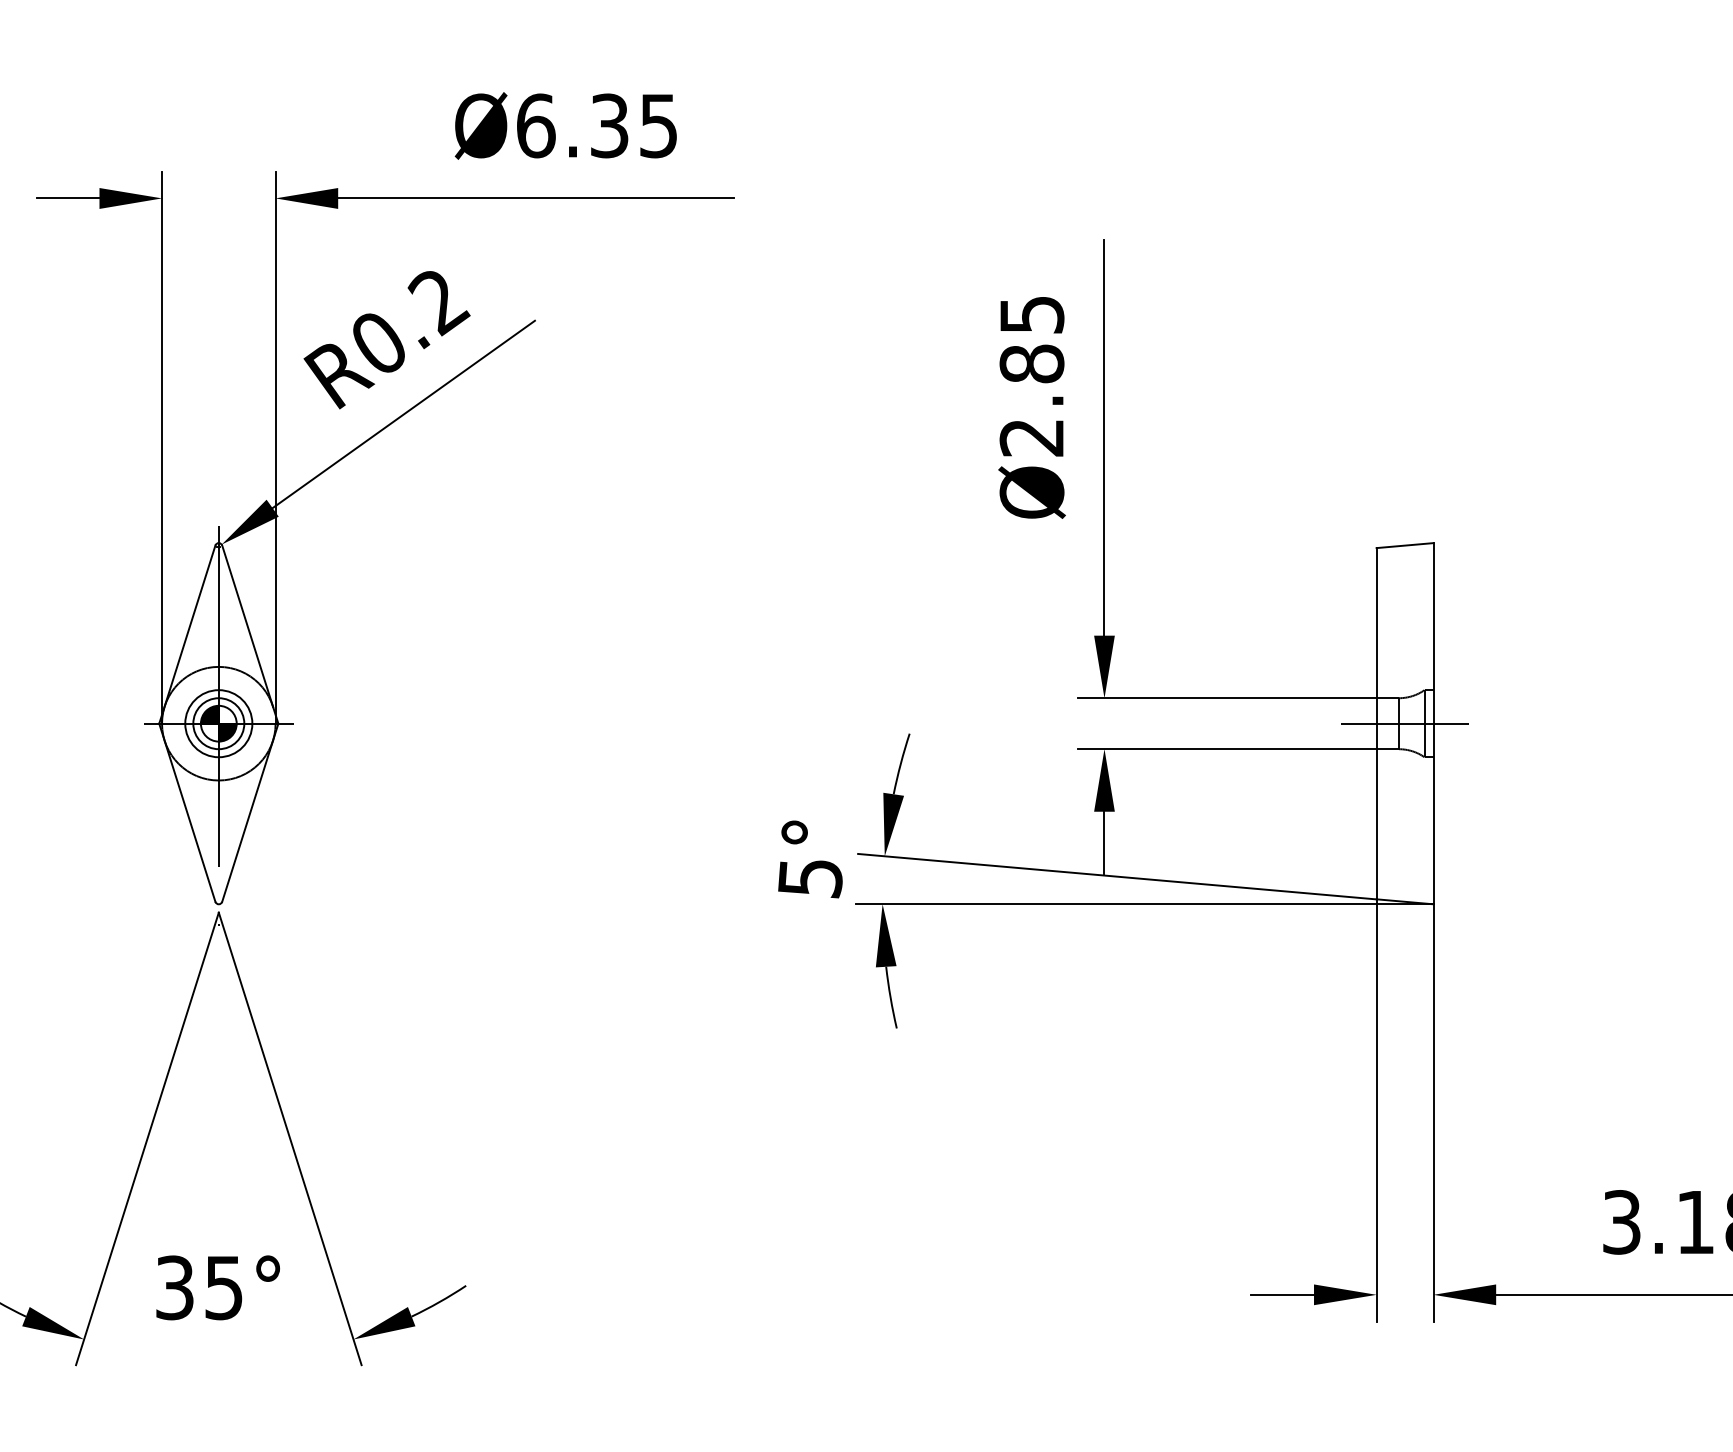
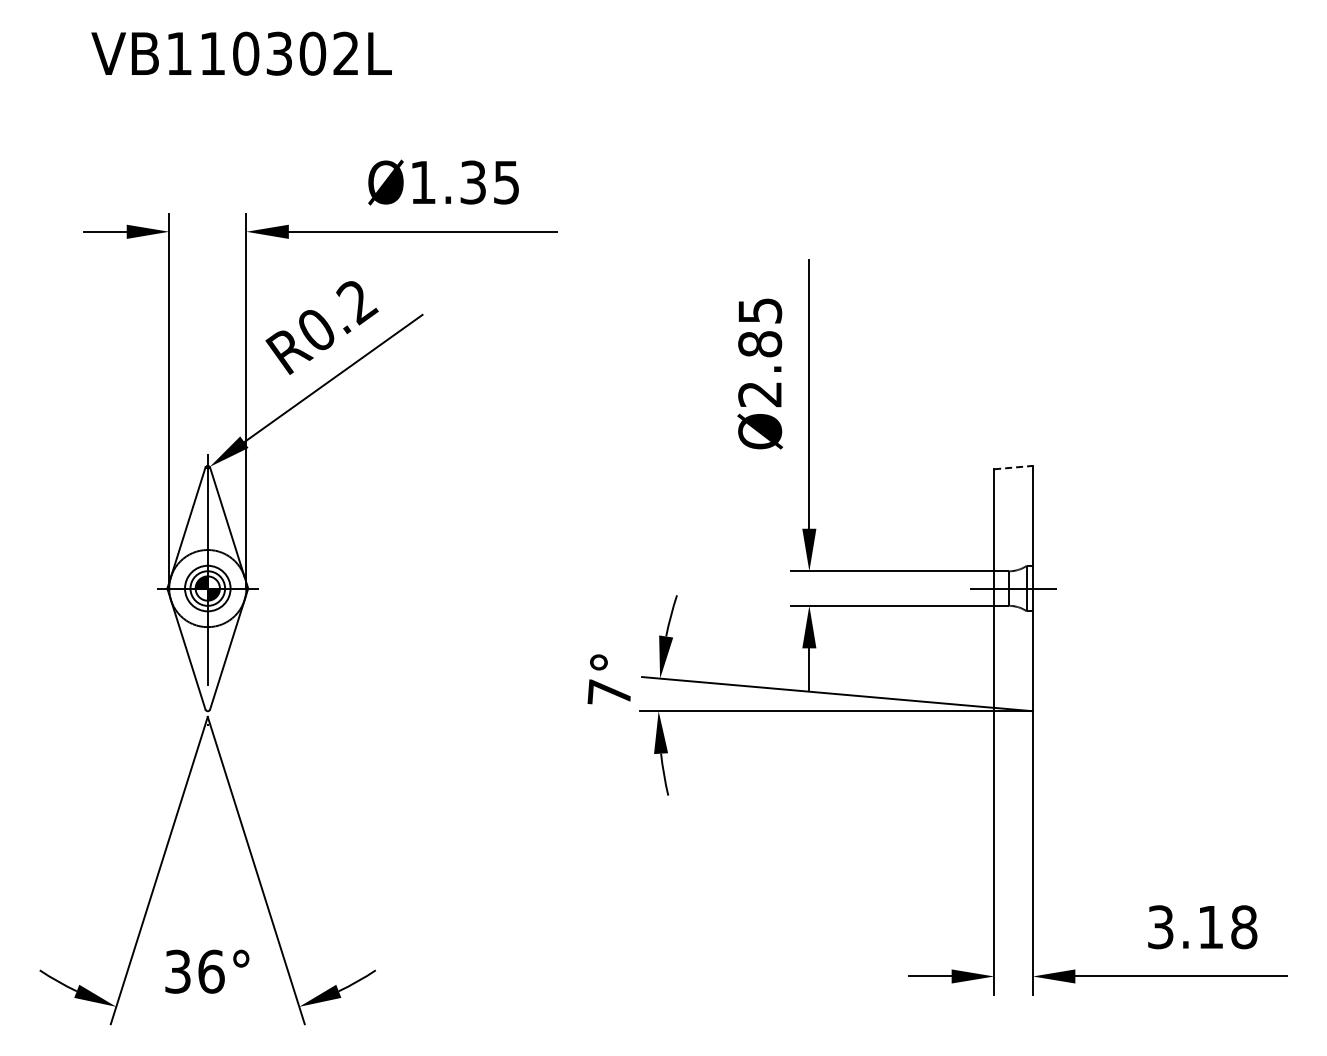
text: (536, 125) -> (423, 182), Ø6.35 -> Ø1.35
line: (1406, 545) -> (1014, 467), solid -> dashed
text: (810, 878) -> (609, 693), 5° -> 7°
text: (224, 1287) -> (211, 971), 35° -> 36°

